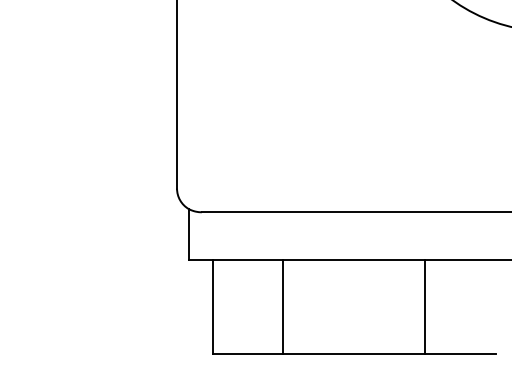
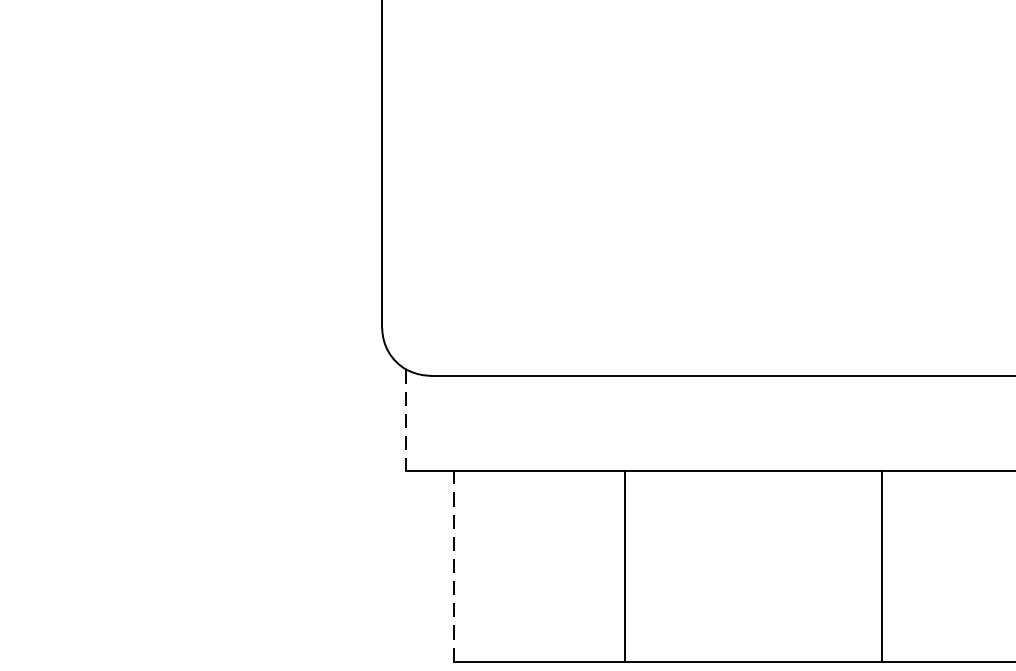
line: (188, 234) -> (405, 420), solid -> dashed
line: (212, 306) -> (453, 565), solid -> dashed
line: (283, 306) -> (624, 565), moved

